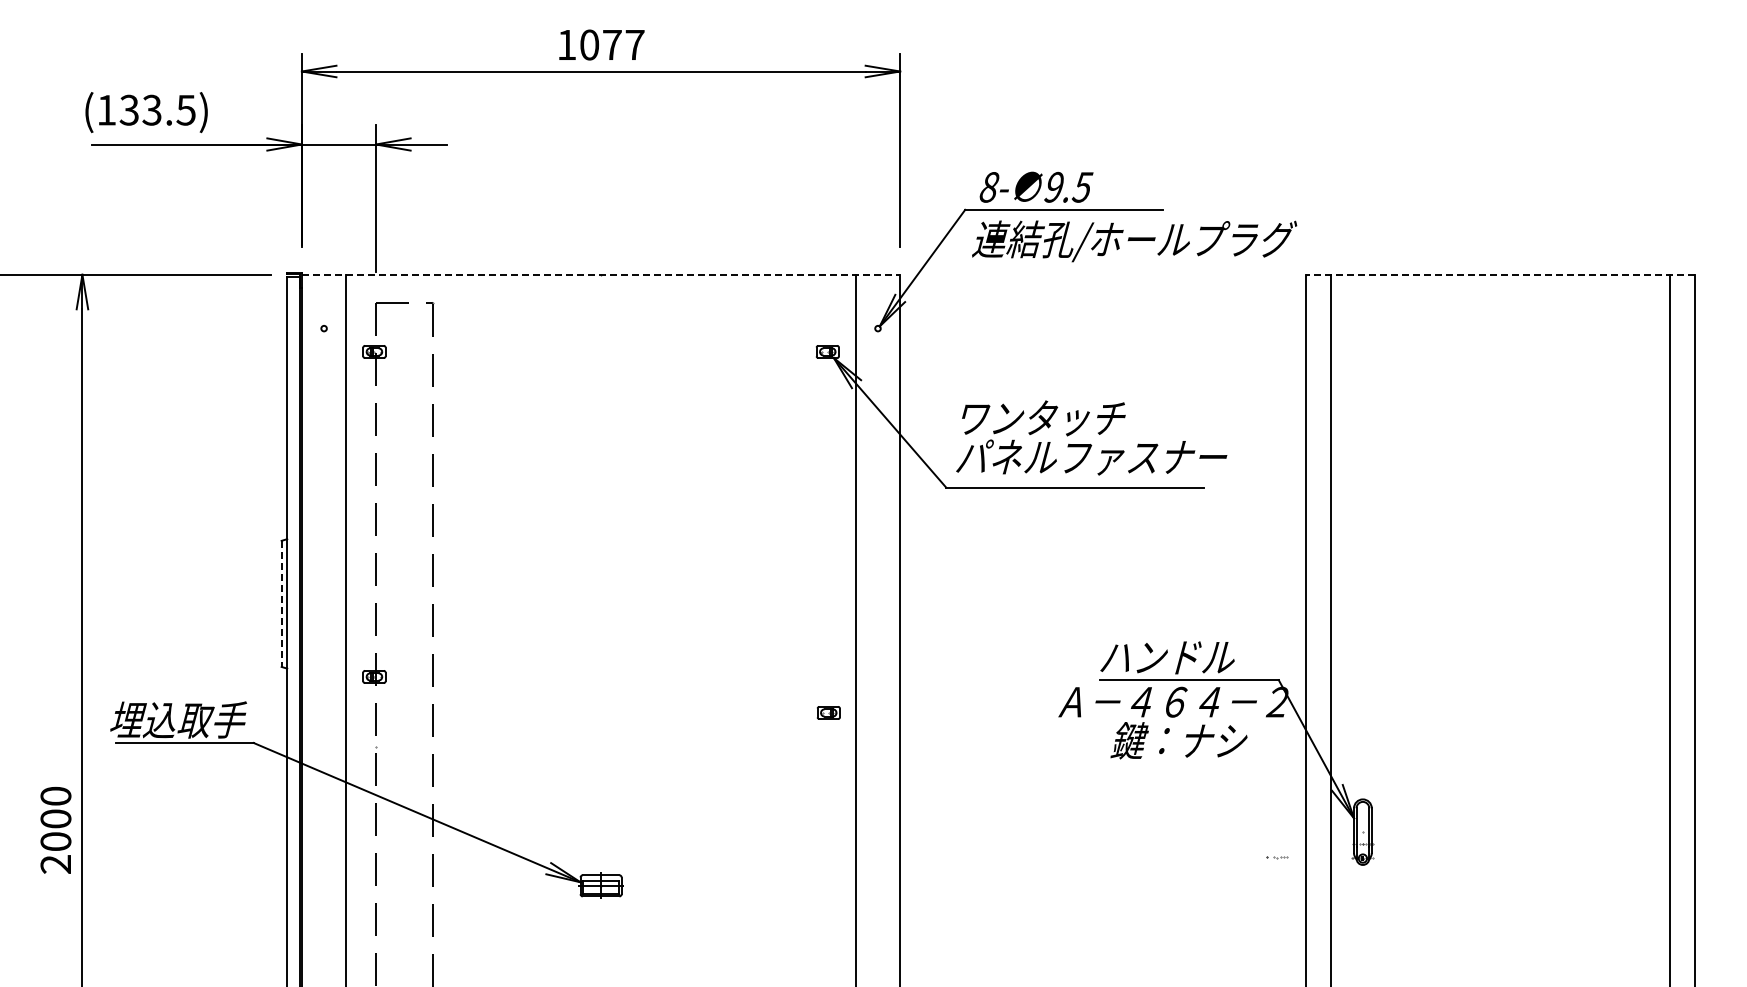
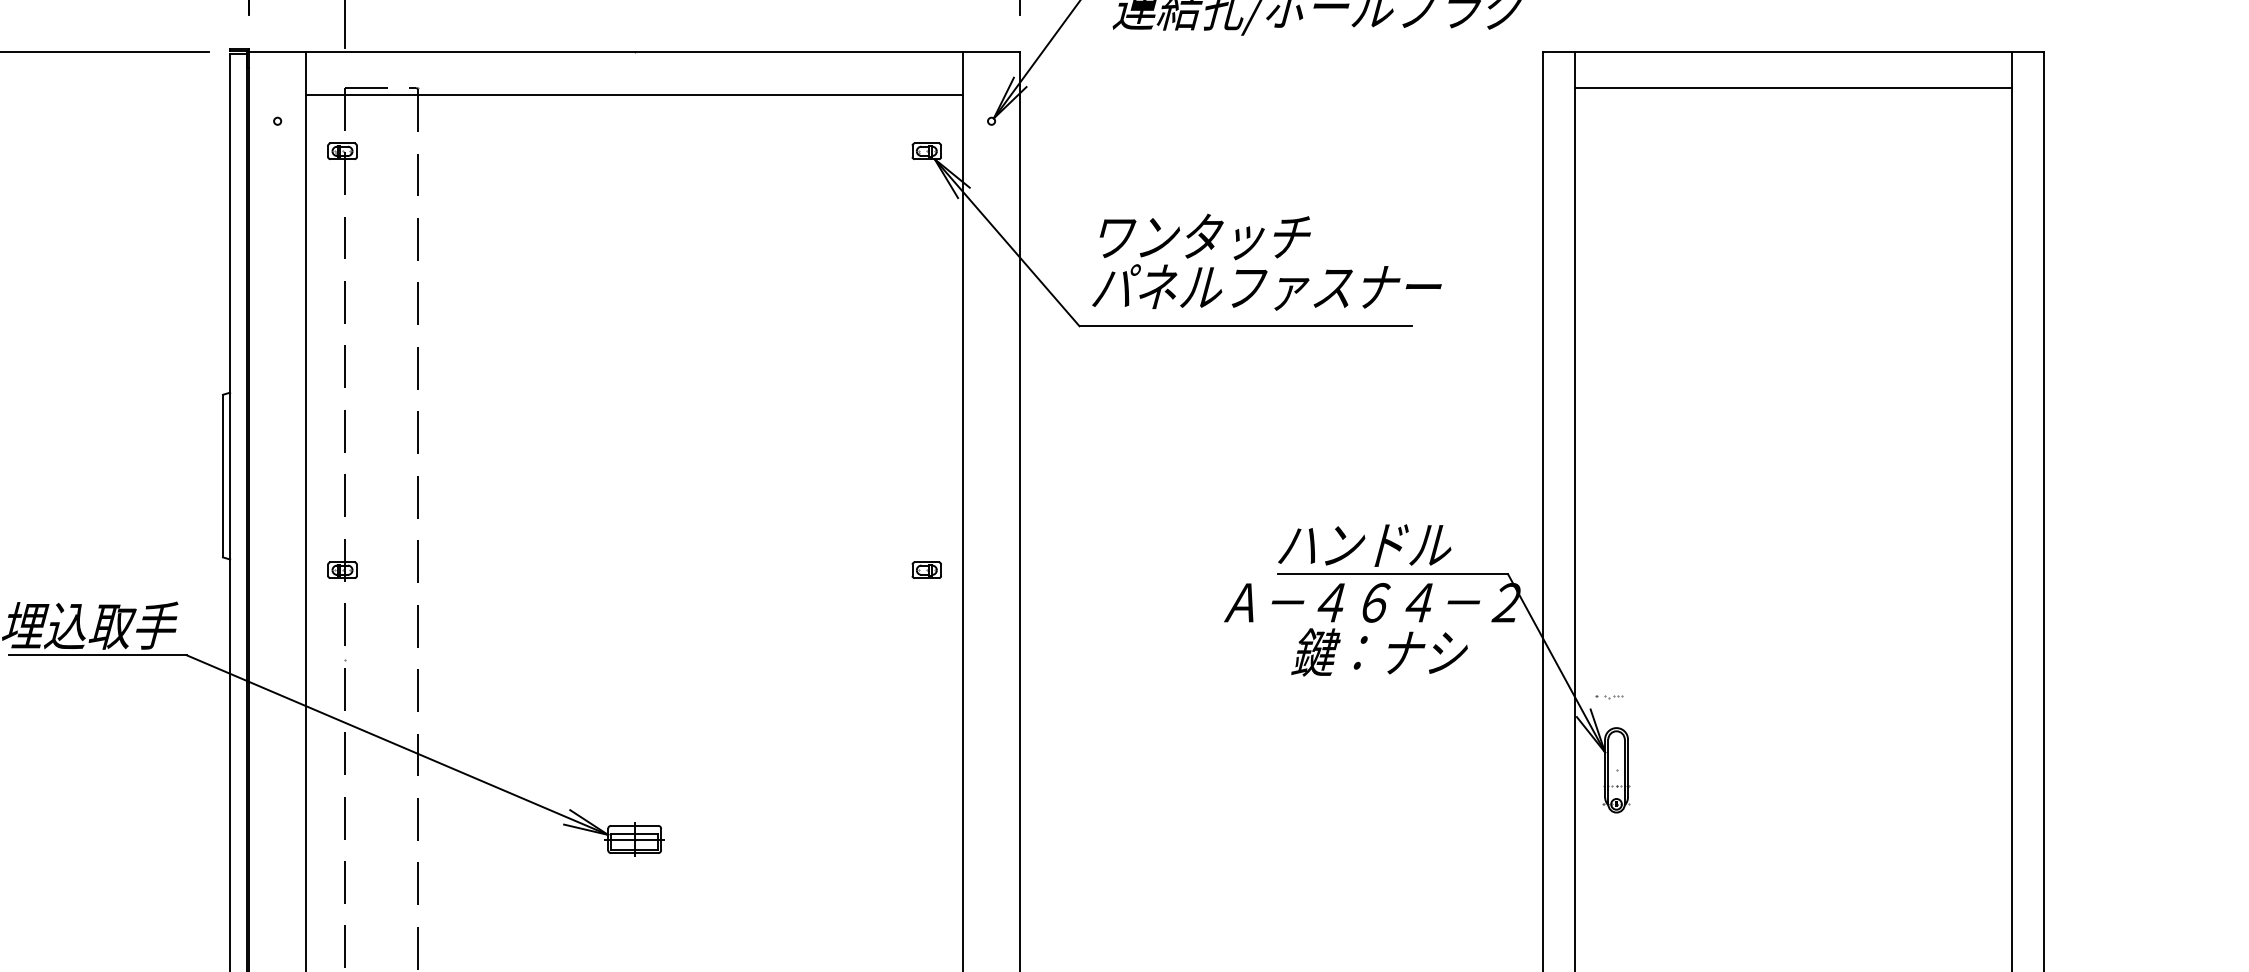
line: (601, 274) -> (635, 51), dashed -> solid
line: (1499, 274) -> (1792, 51), dashed -> solid
line: (1499, 302) -> (1792, 87), added
line: (600, 308) -> (633, 95), added
line: (281, 604) -> (222, 476), dashed -> solid
part: (828, 712) -> (926, 569), moved
part: (1277, 857) -> (1609, 697), moved

